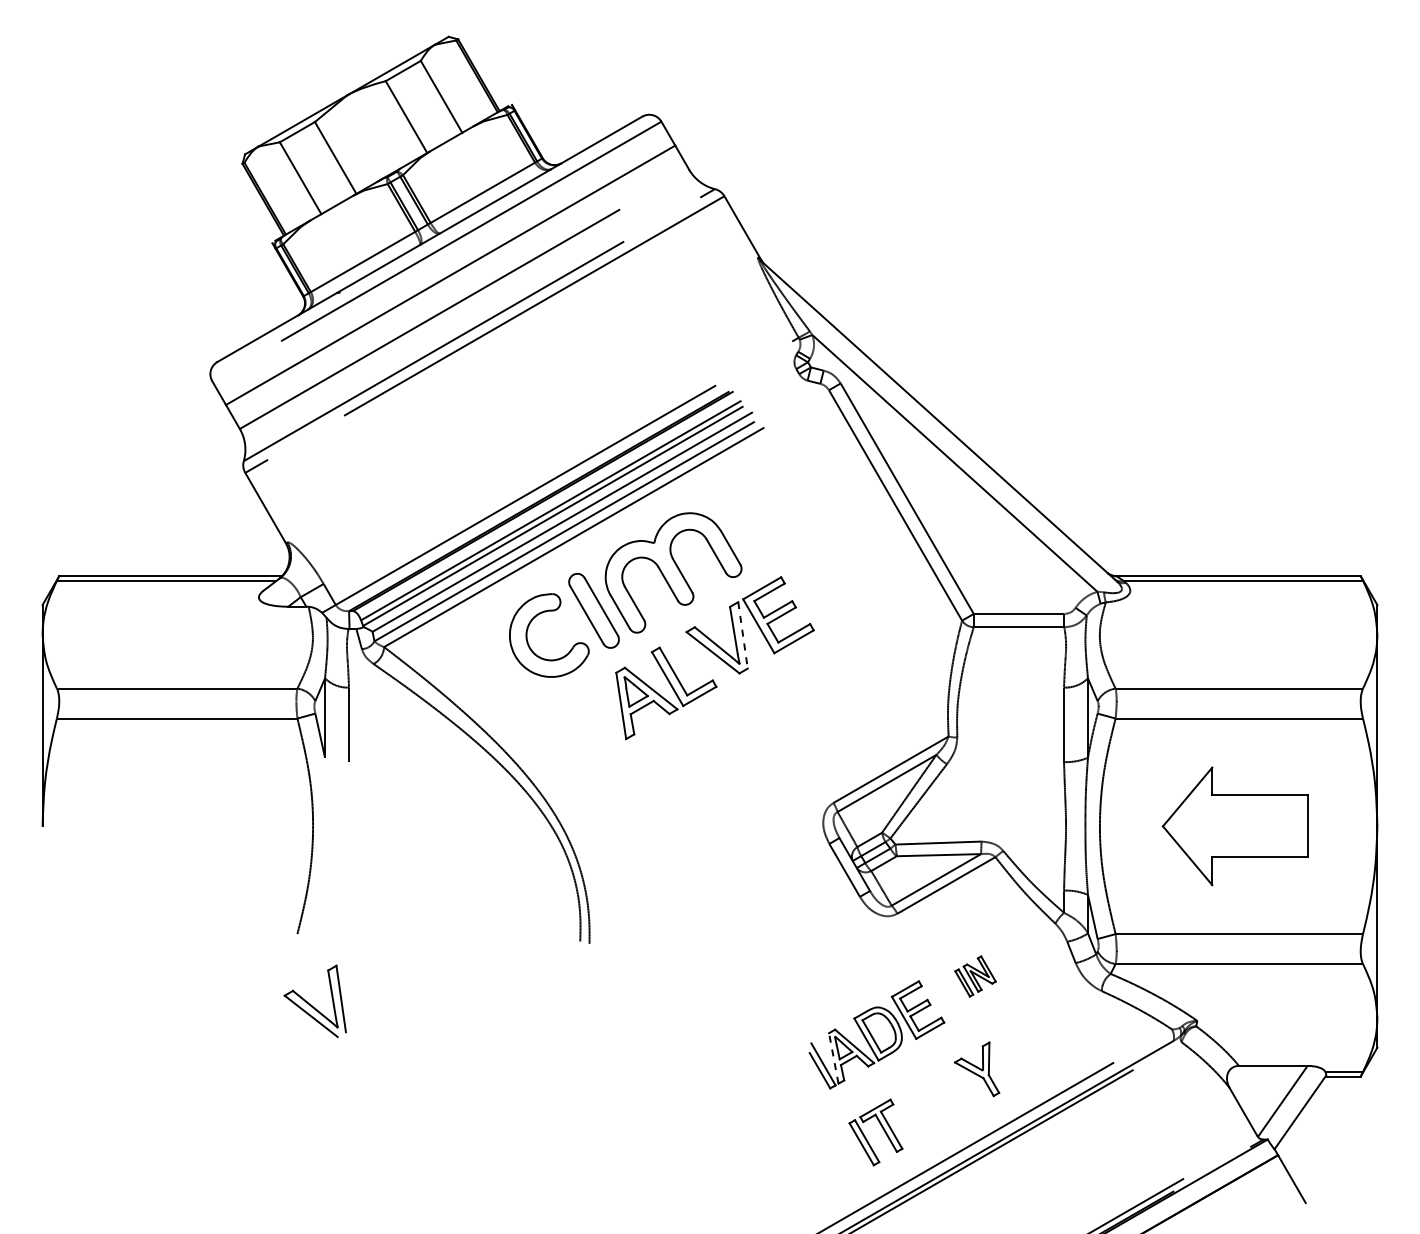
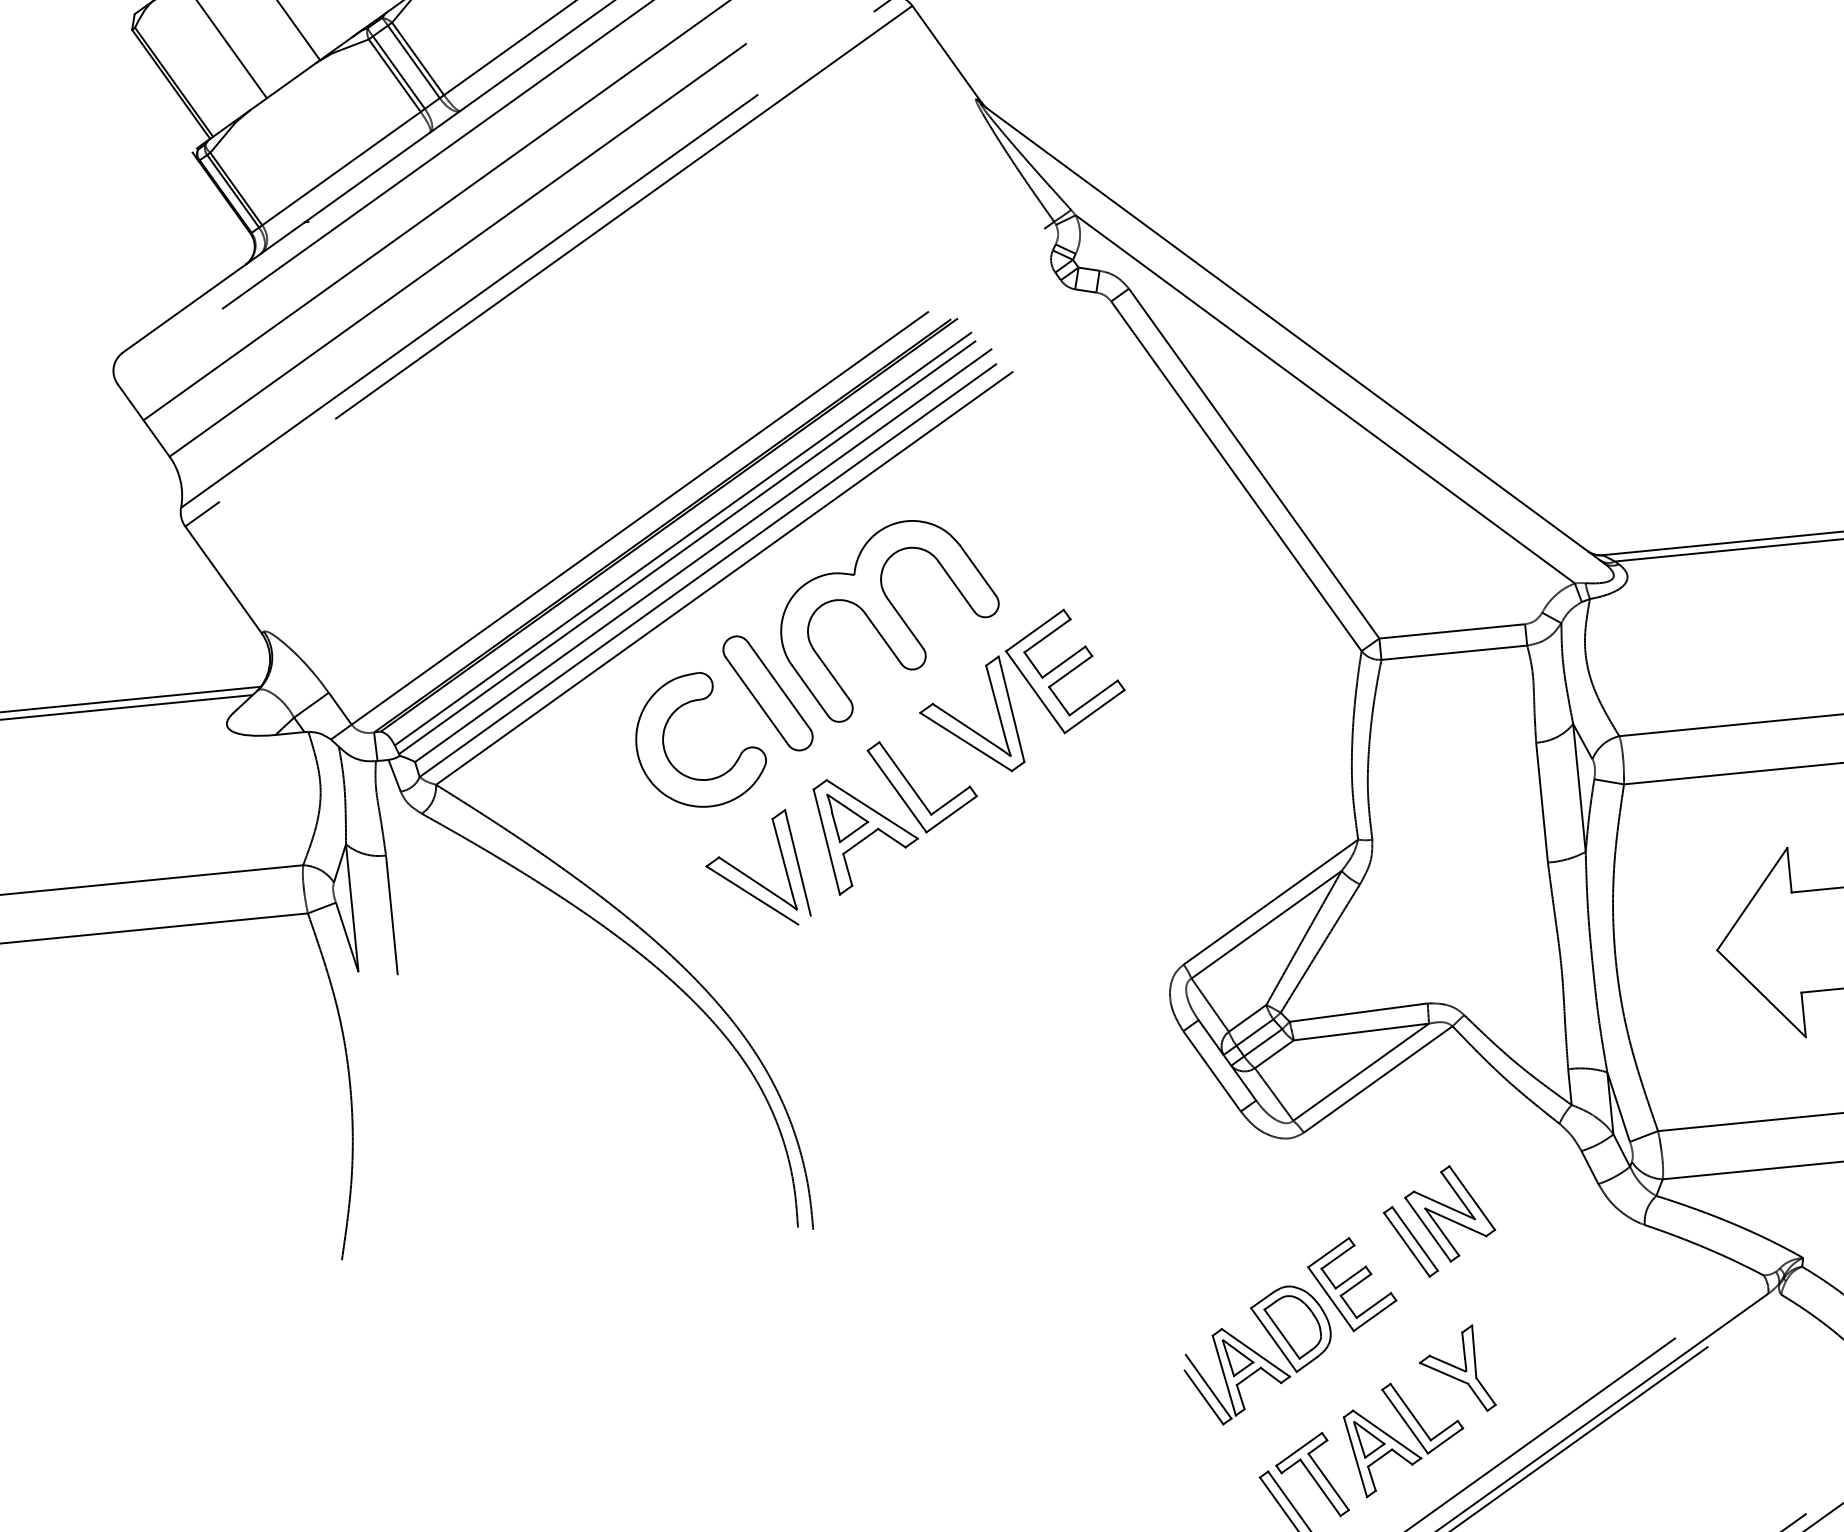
line: (743, 635) -> (1012, 709), dashed -> solid
part: (975, 976) -> (1439, 1221), size x1.67
part: (314, 1000) -> (755, 869), moved
line: (833, 1058) -> (1223, 1375), dashed -> solid
part: (940, 1107) -> (1403, 1437), added

